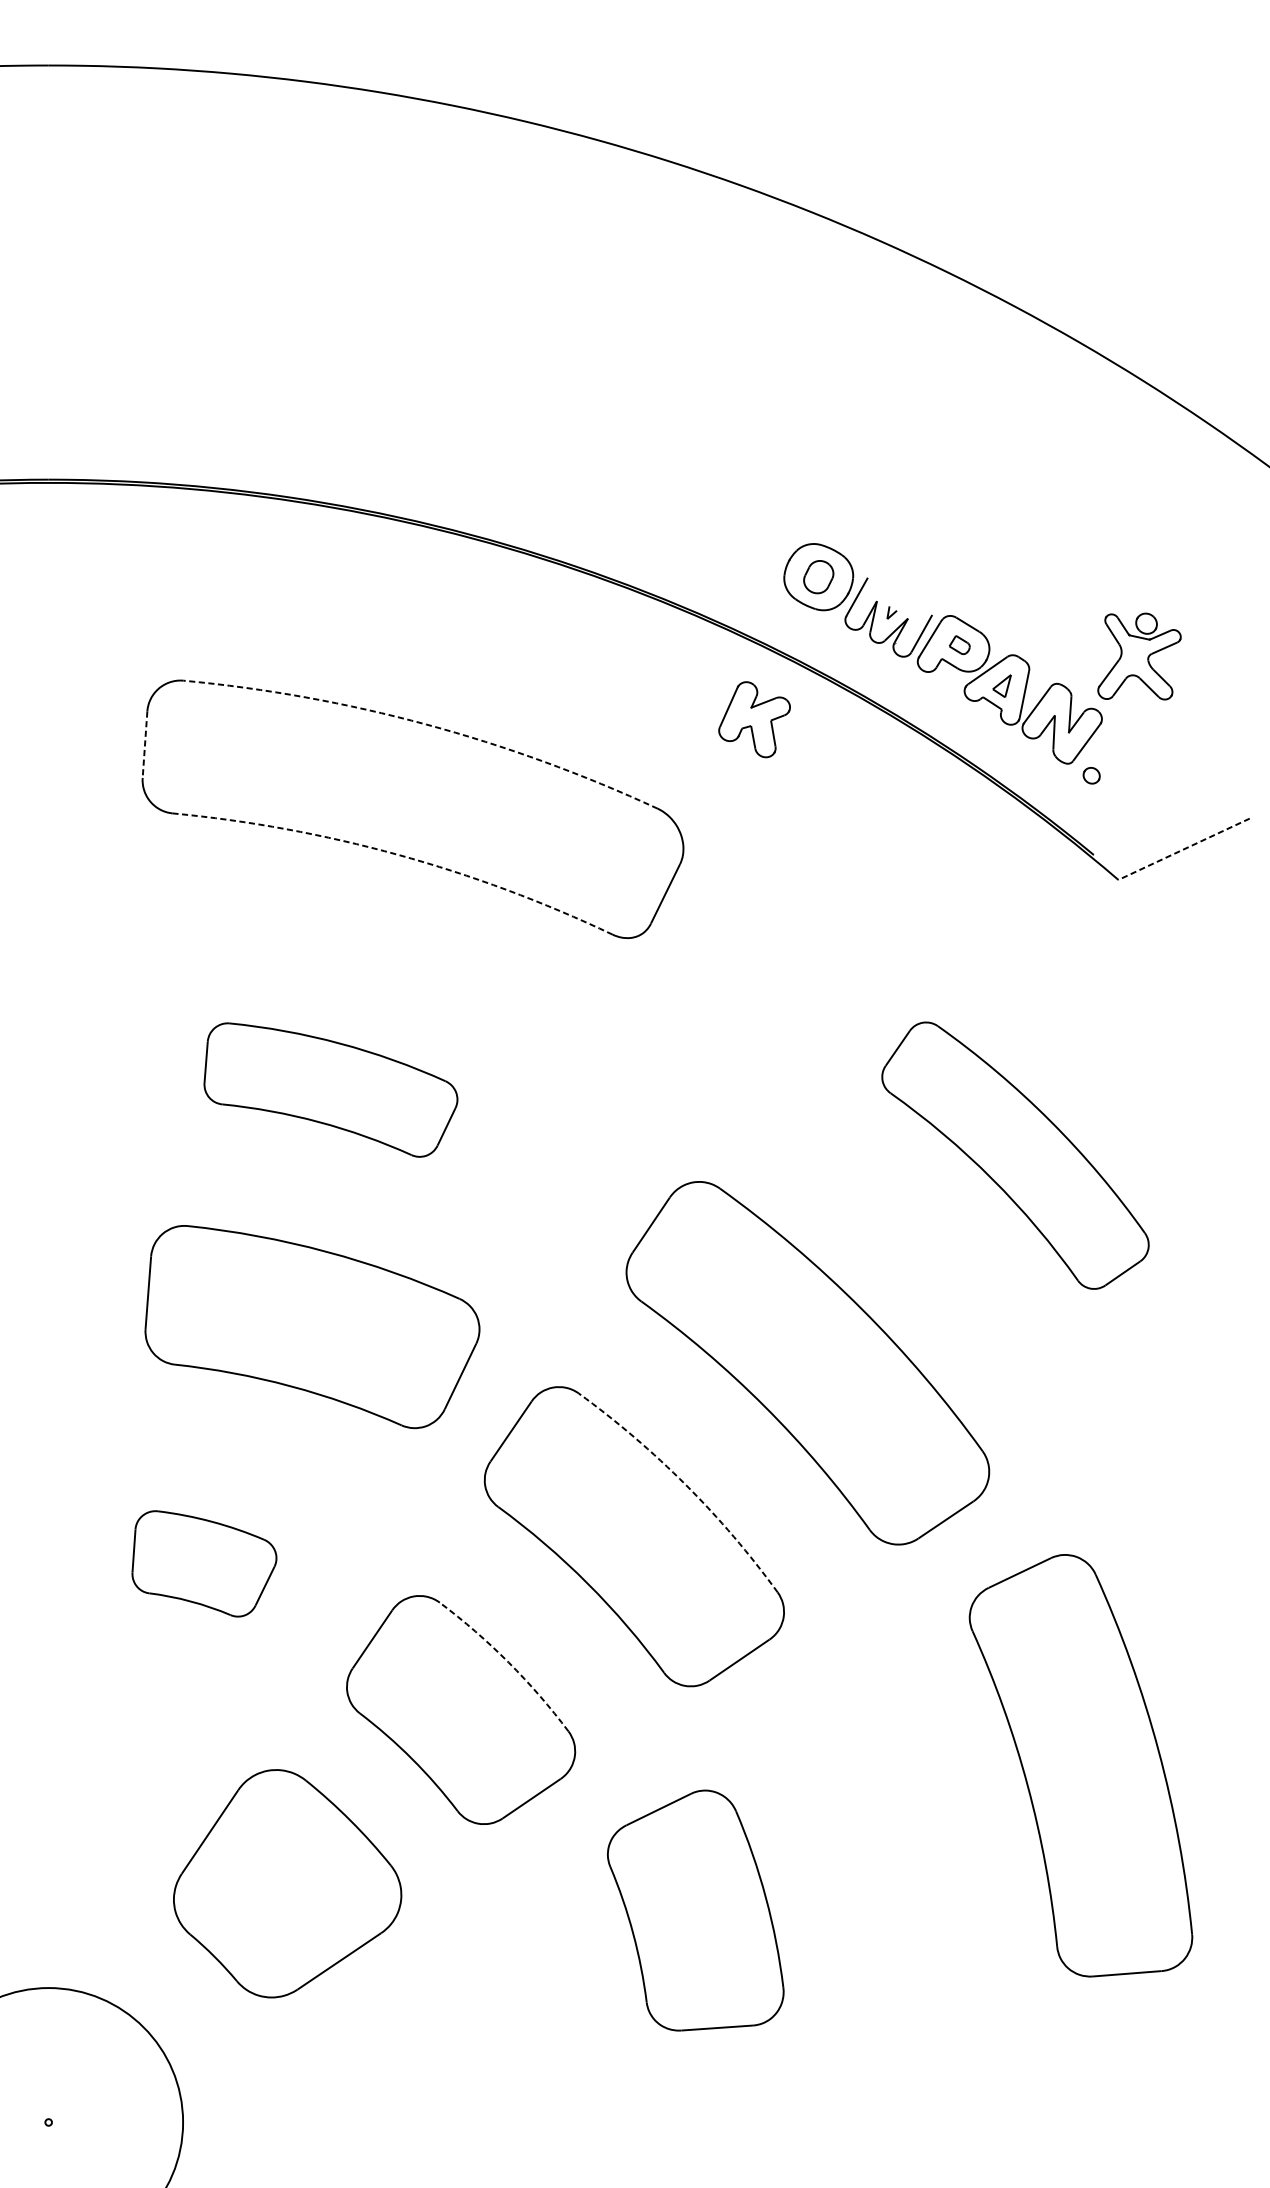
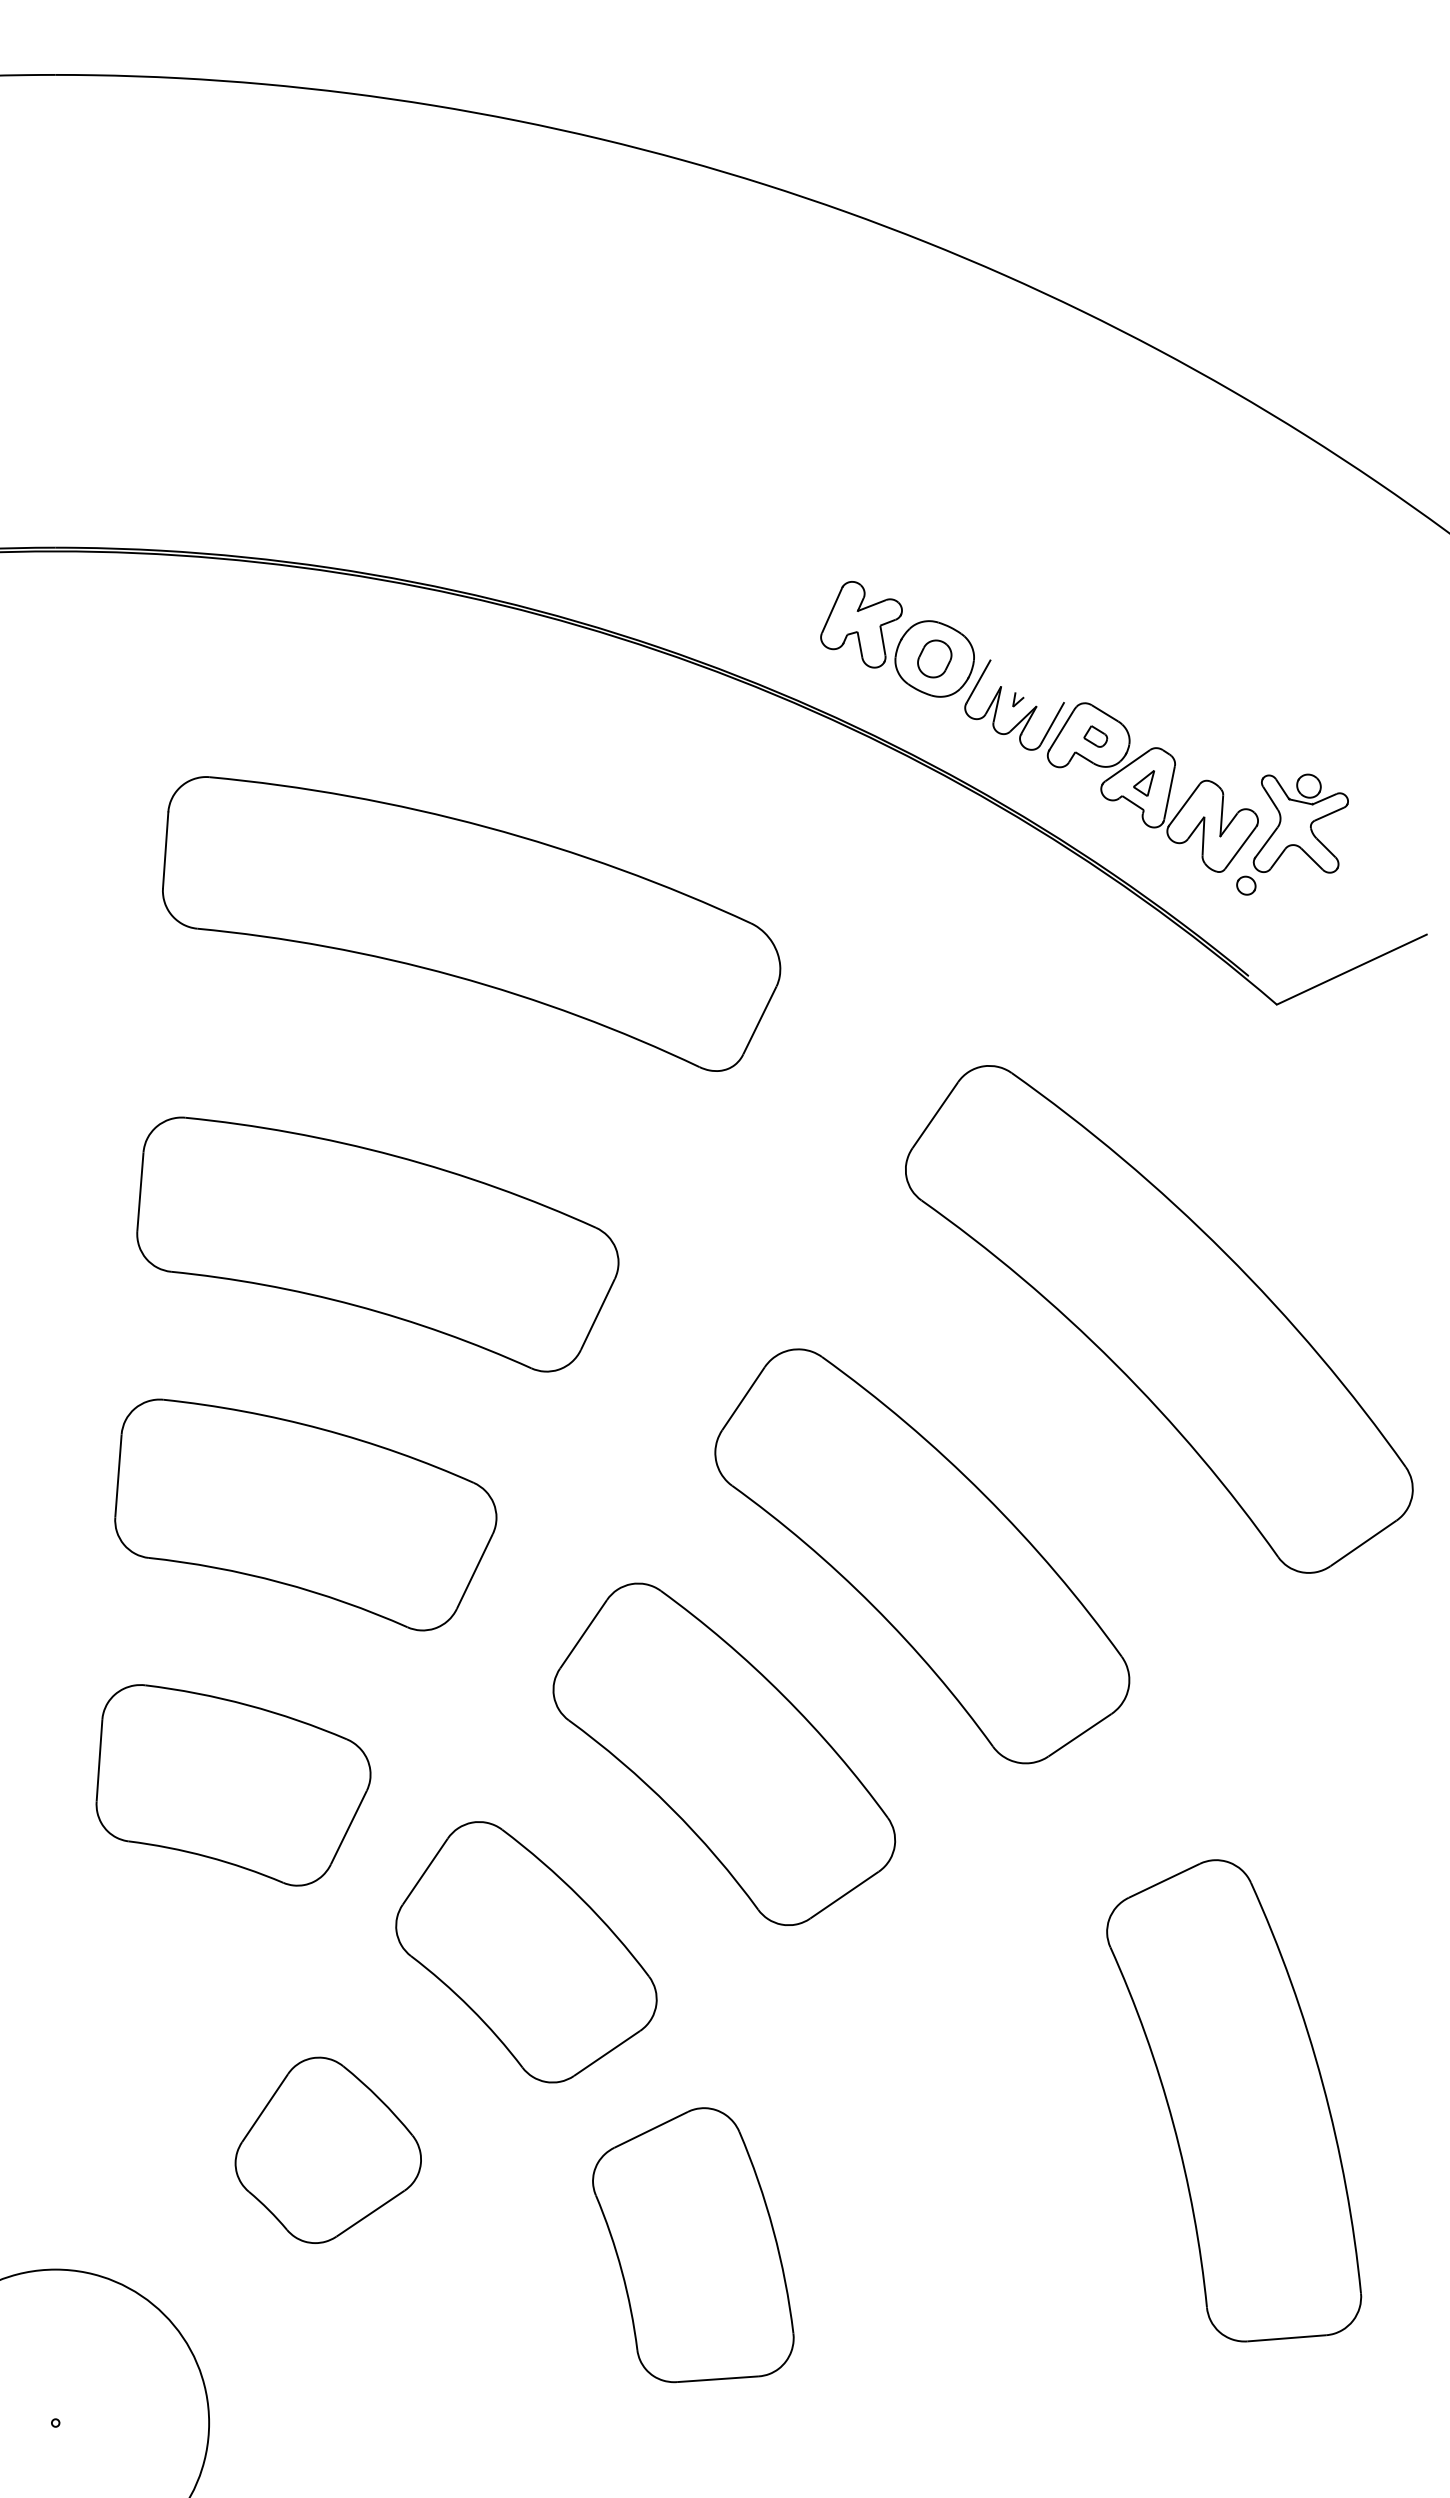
part: (1139, 656) -> (1300, 823), moved
part: (754, 719) -> (861, 624), moved
arc: (426, 724) -> (486, 827), dashed -> solid
line: (144, 744) -> (165, 850), dashed -> solid
line: (1183, 849) -> (1351, 969), dashed -> solid
arc: (398, 854) -> (454, 975), dashed -> solid
part: (330, 1090) -> (377, 1244), size x1.67
part: (1015, 1155) -> (1159, 1319), size x1.67
part: (312, 1326) -> (305, 1514), moved
arc: (686, 1485) -> (783, 1695), dashed -> solid
part: (204, 1563) -> (233, 1785), size x1.67
arc: (508, 1662) -> (580, 1897), dashed -> solid
part: (1081, 1765) -> (1234, 2100), moved
part: (286, 1882) -> (327, 2149), size x0.71
part: (695, 1910) -> (693, 2245), moved

